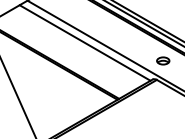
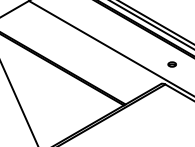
line: (84, 42) -> (89, 45), removed
part: (163, 60) -> (172, 64), size x0.6

